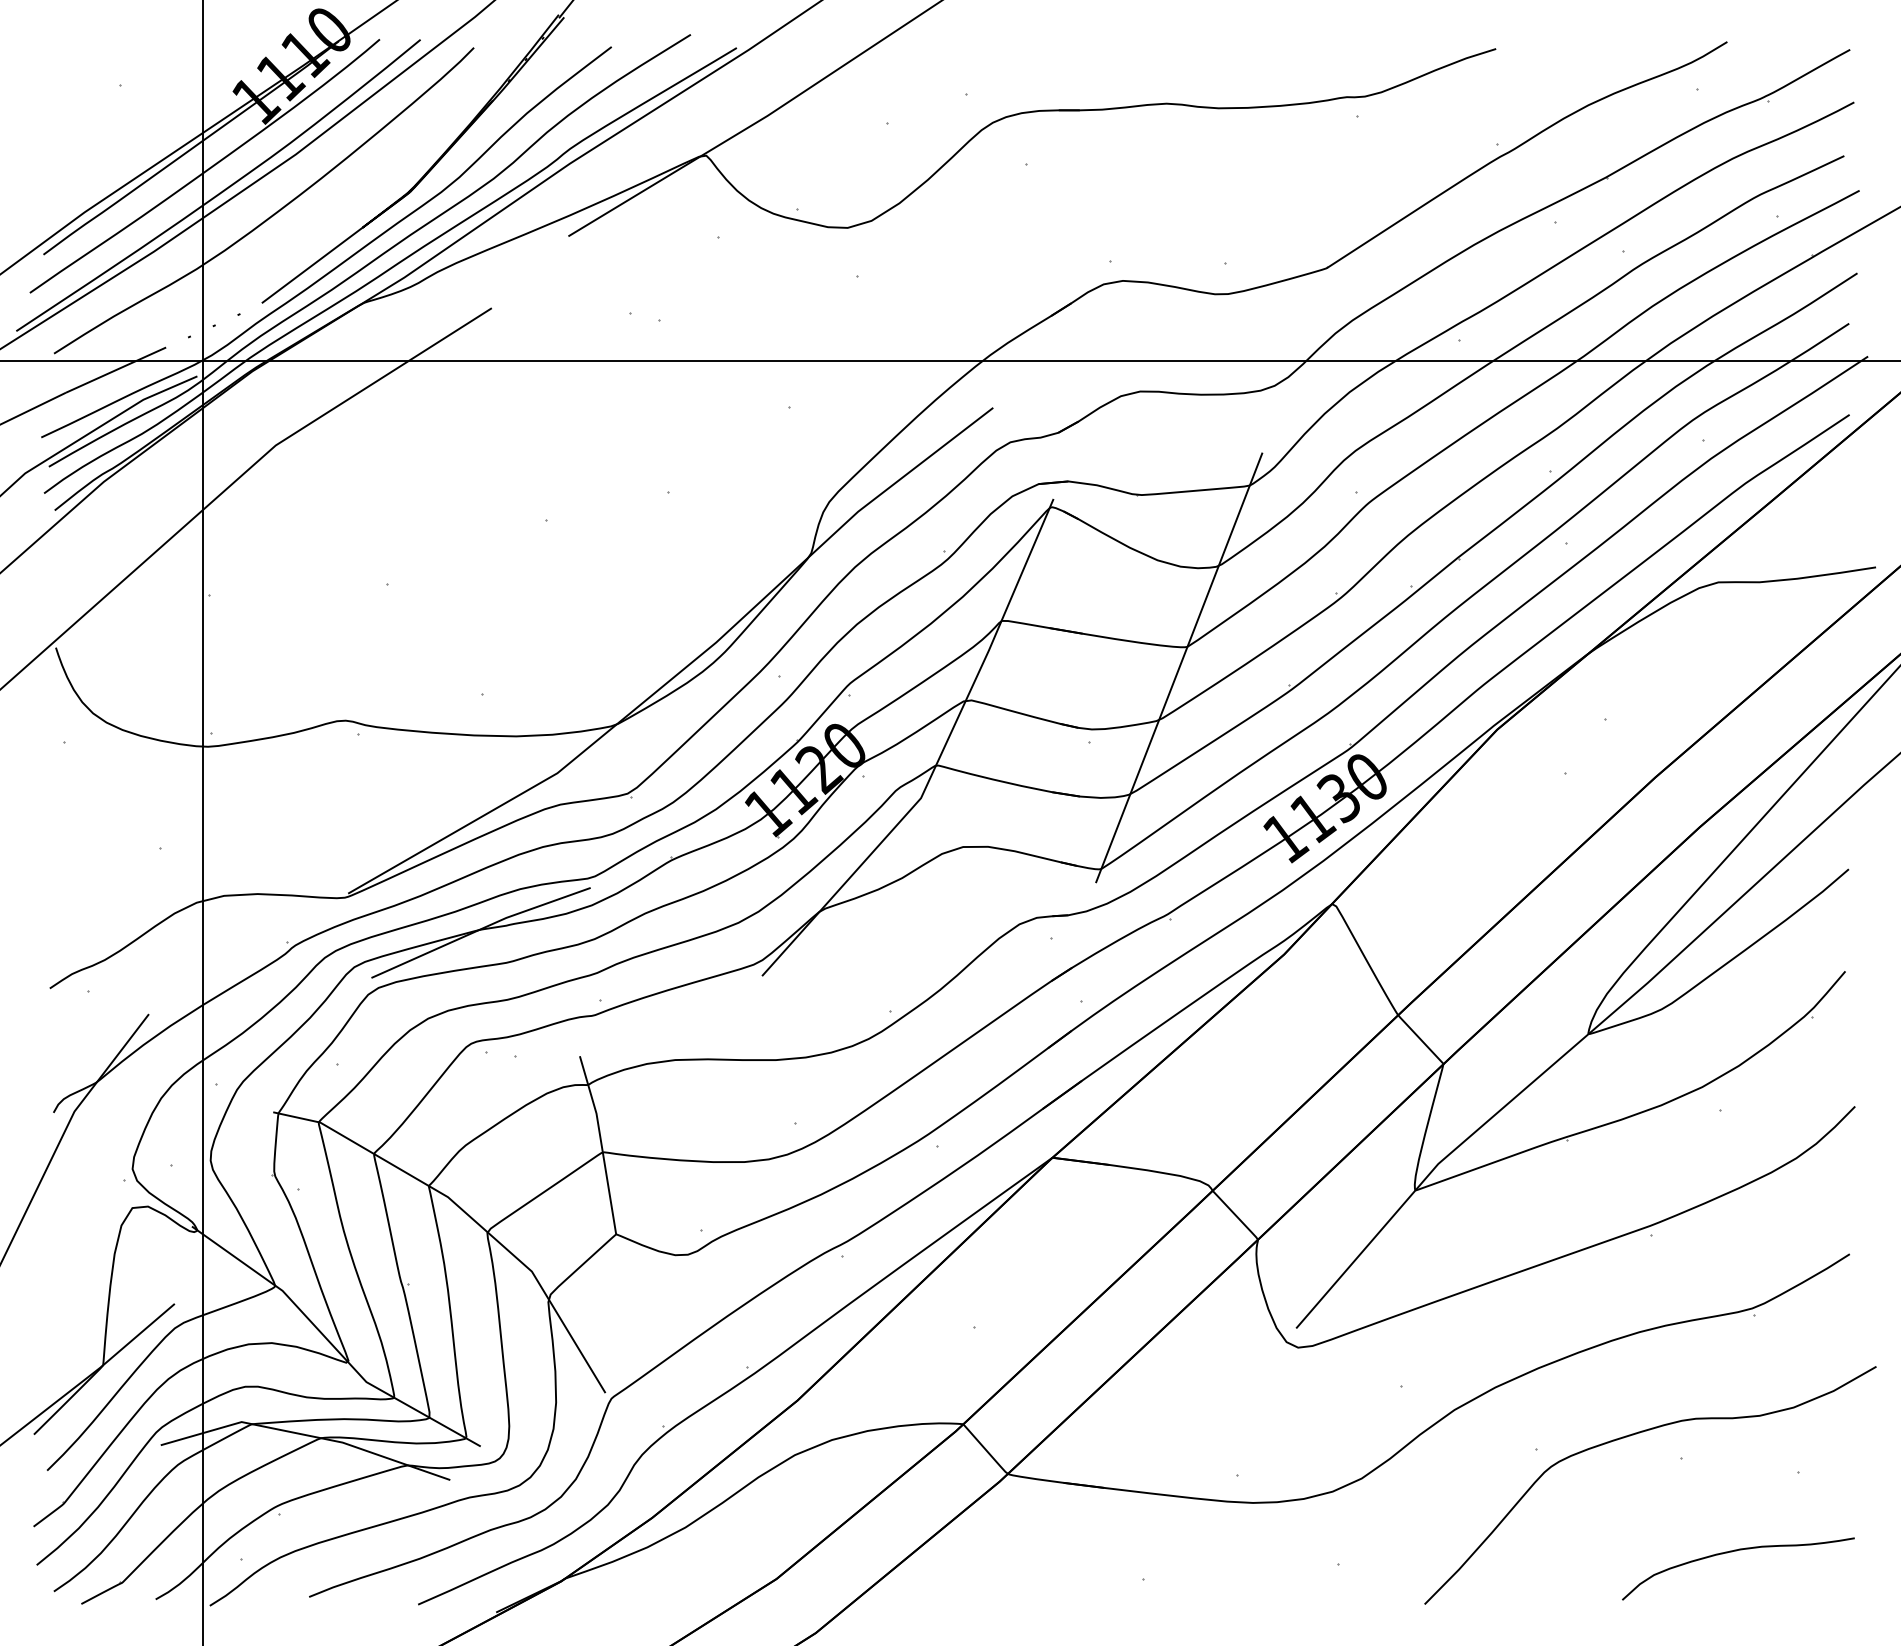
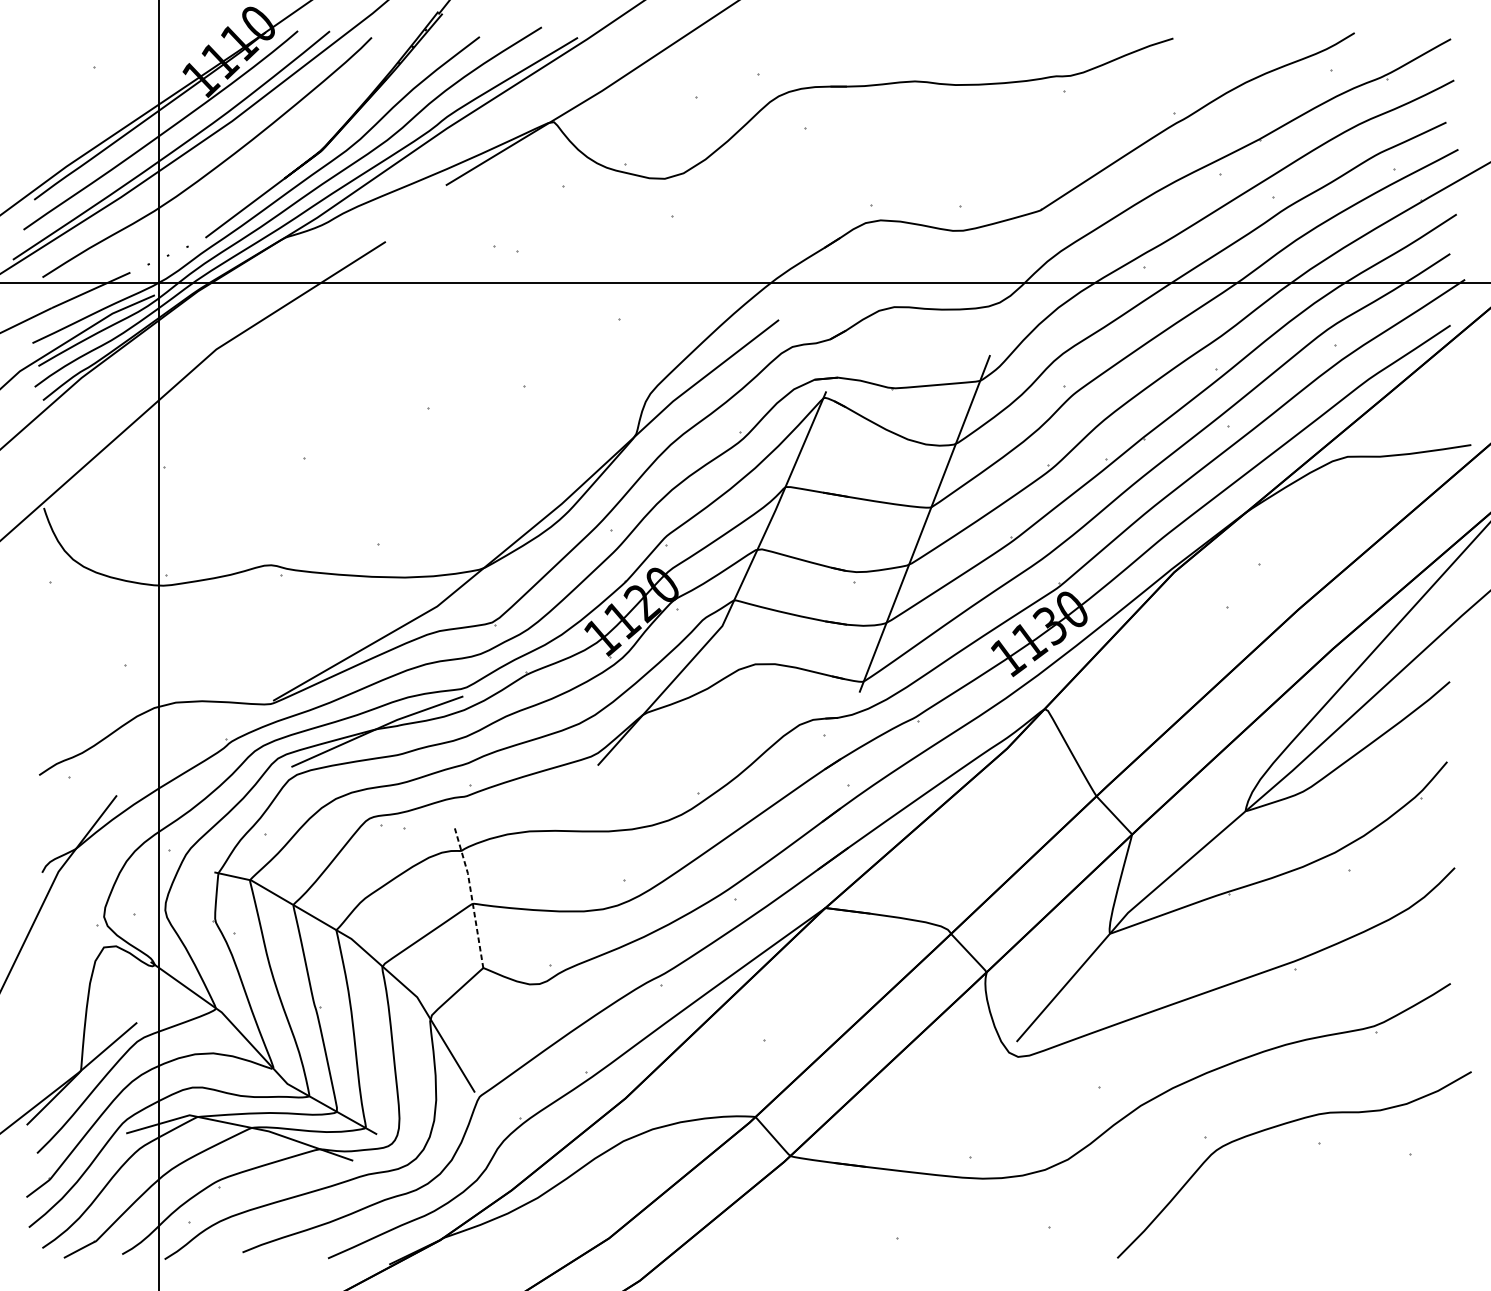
line: (601, 1144) -> (471, 897), solid -> dashed
curve: (1732, 1552) -> (1358, 1217), removed

